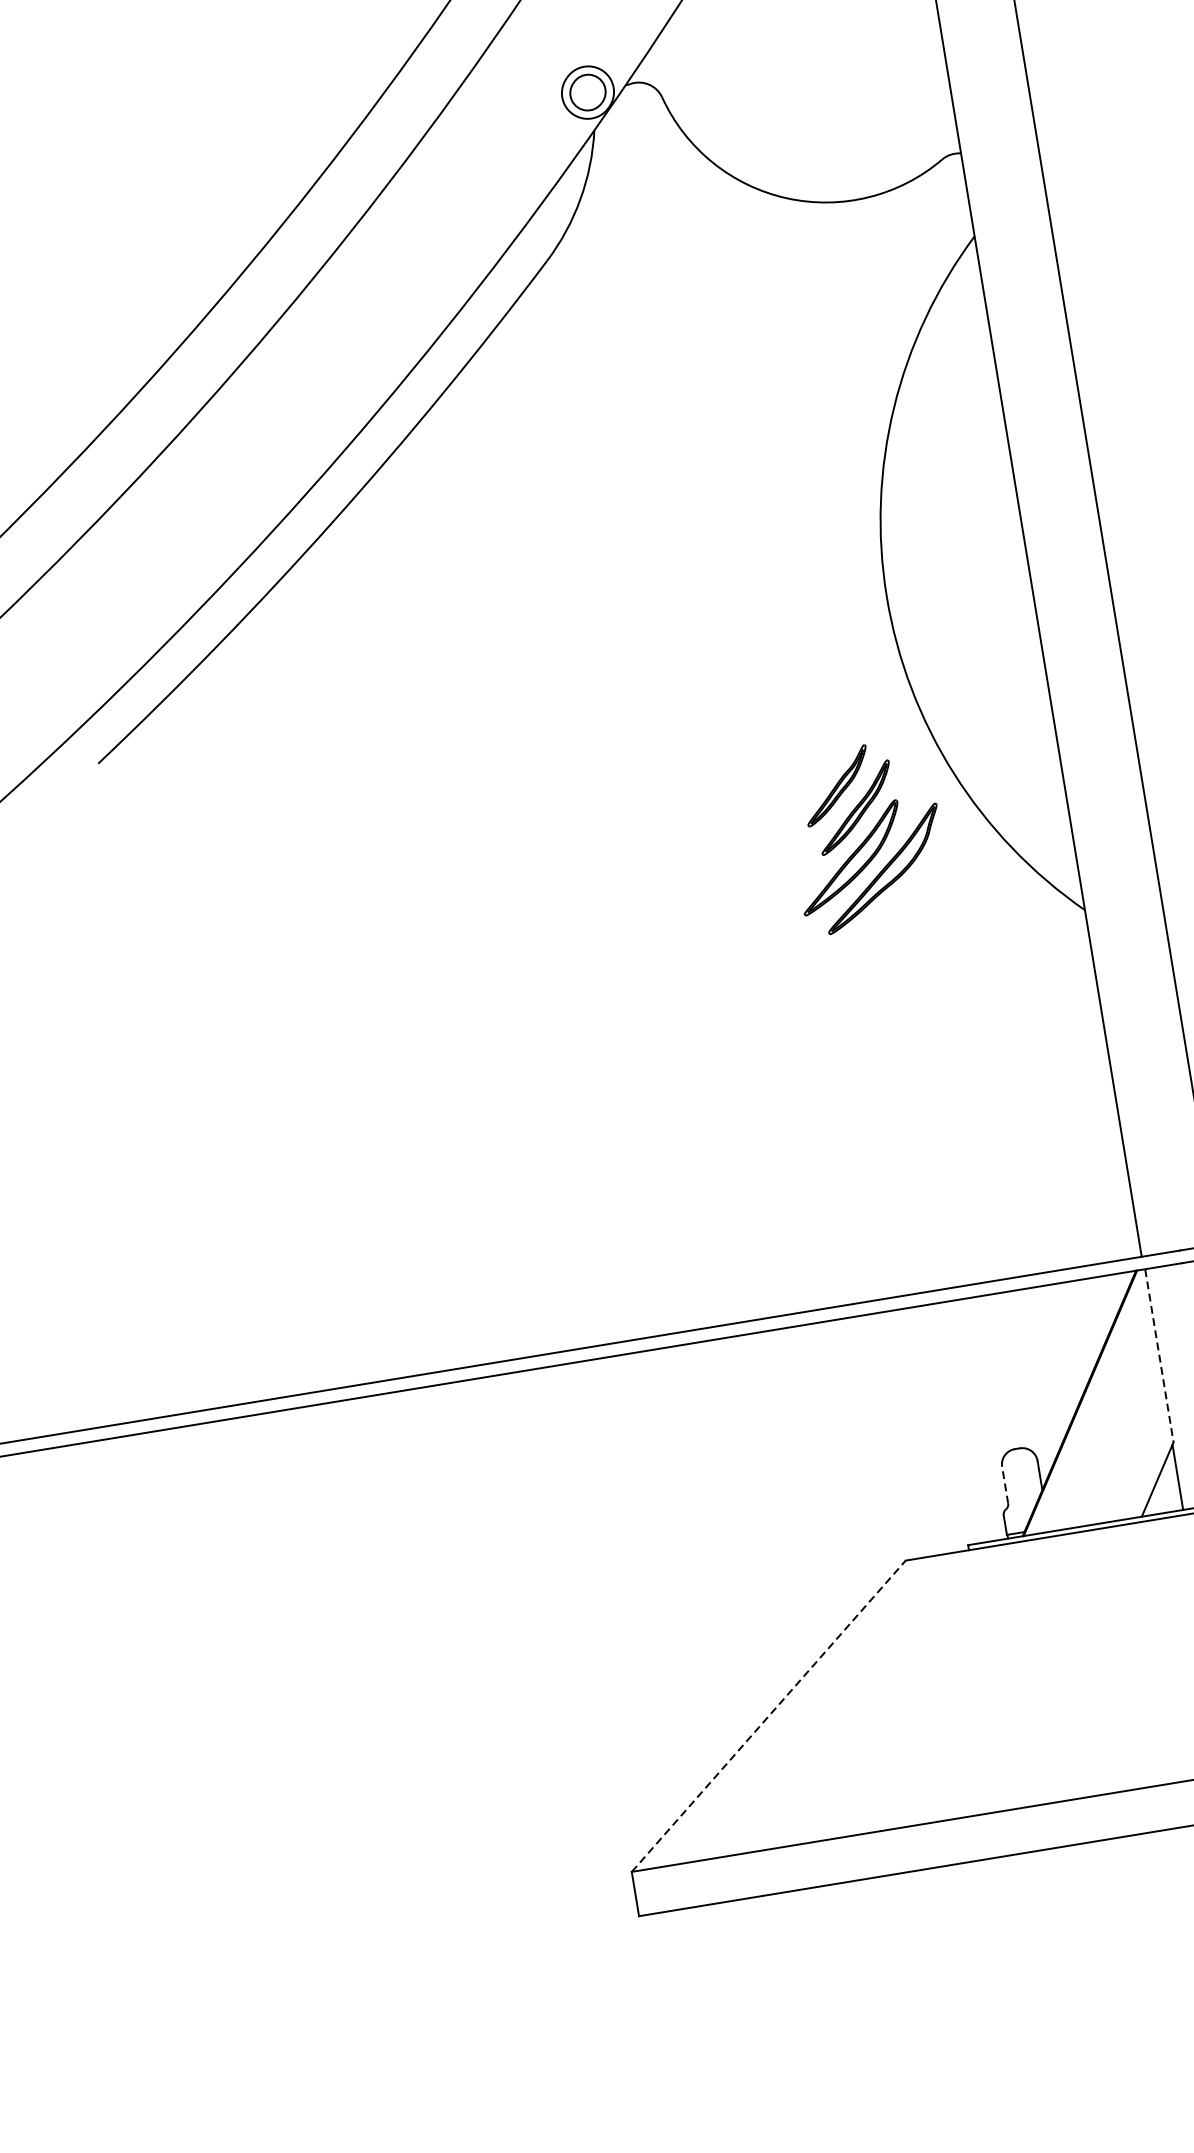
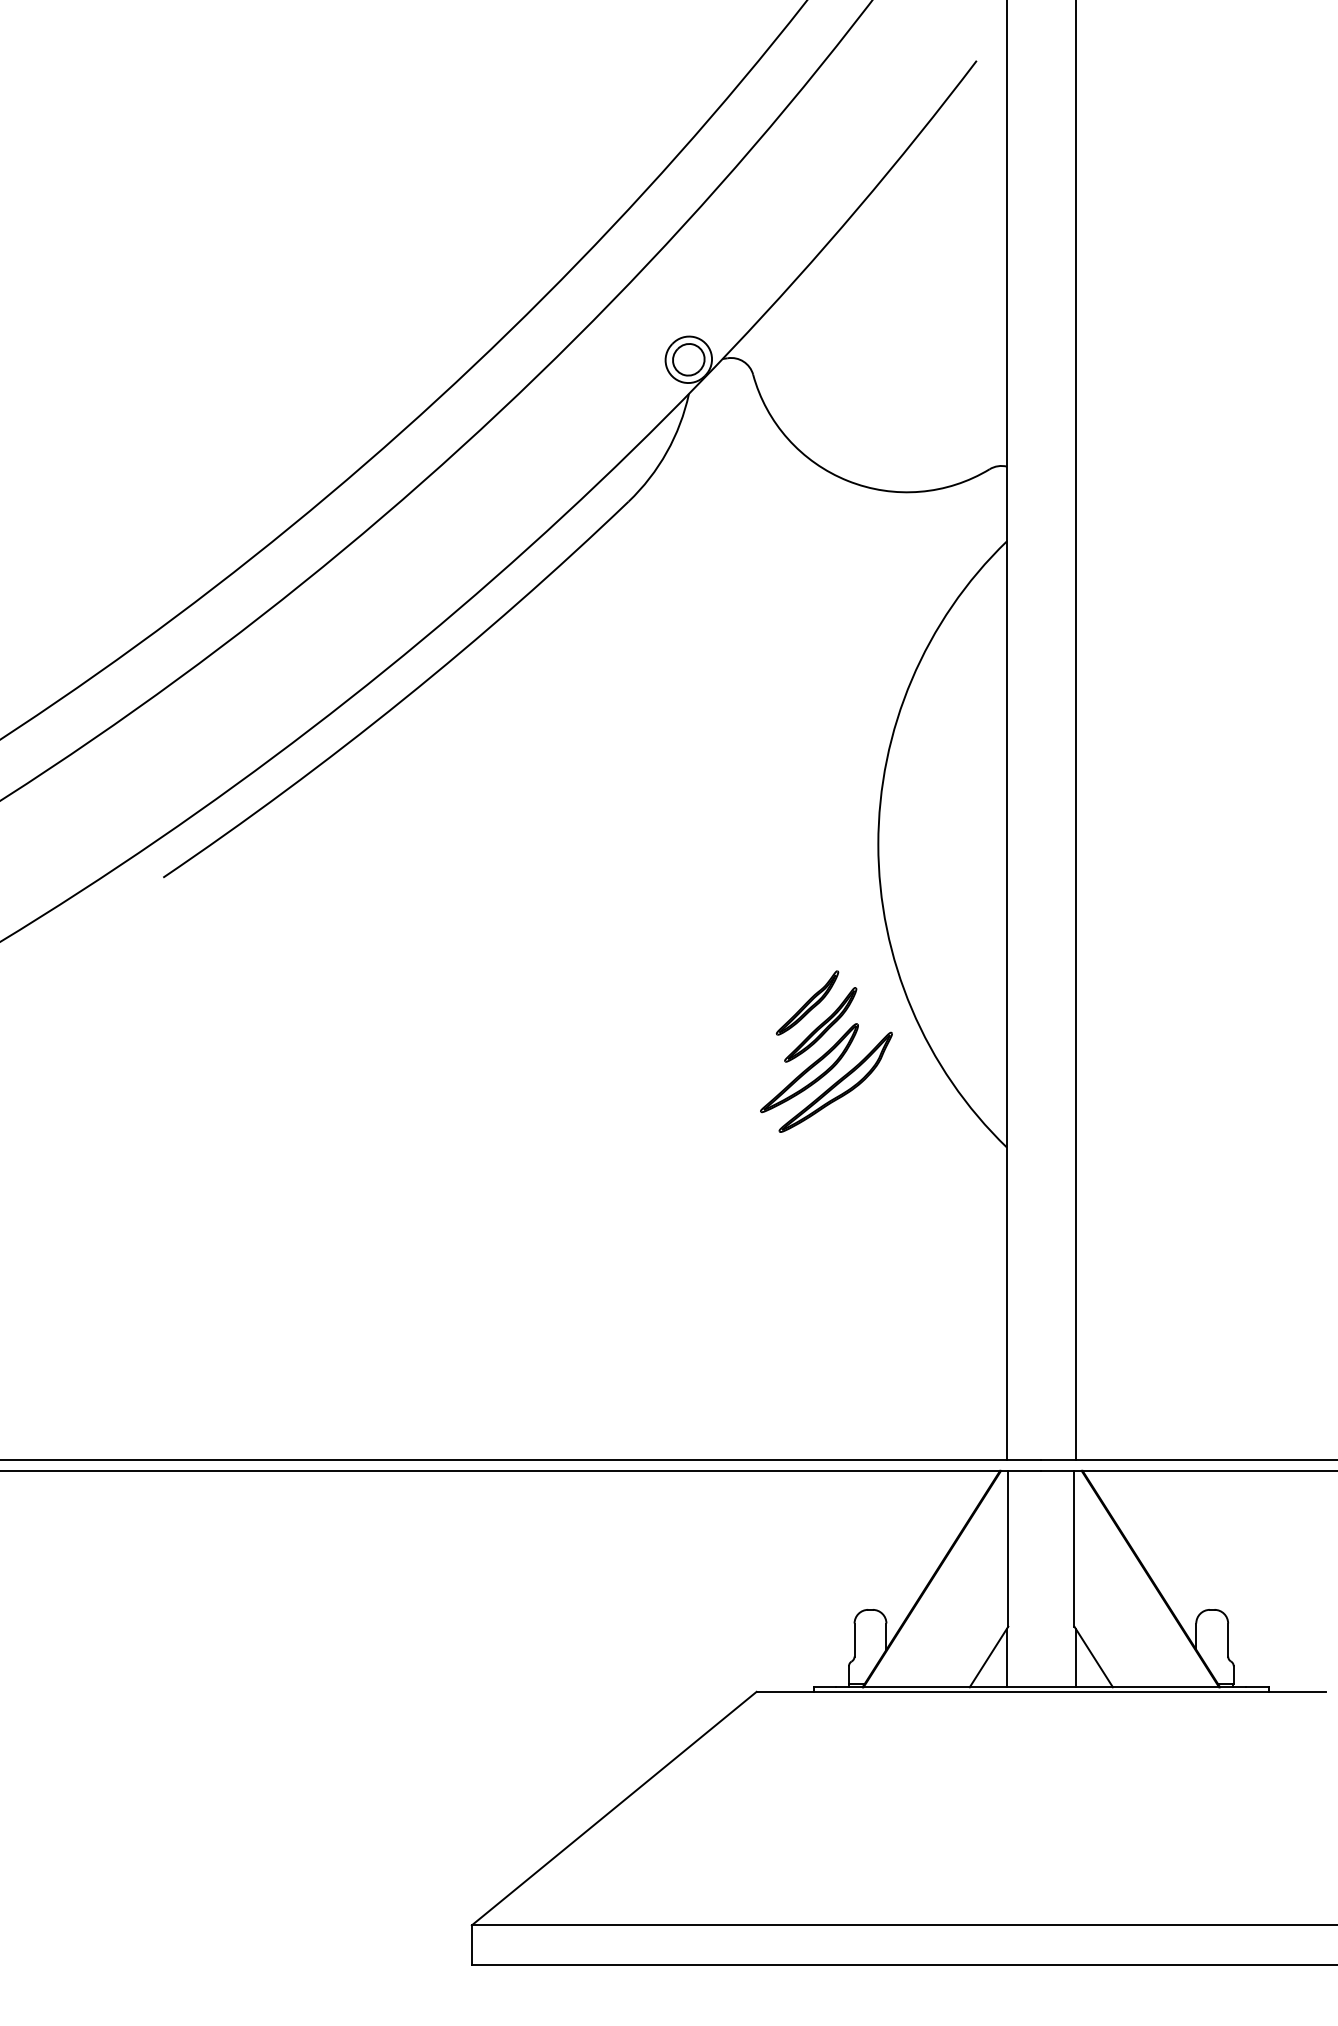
line: (1159, 1355) -> (1008, 1548), dashed -> solid
line: (1005, 1485) -> (854, 1640), dashed -> solid
line: (769, 1716) -> (614, 1808), dashed -> solid

